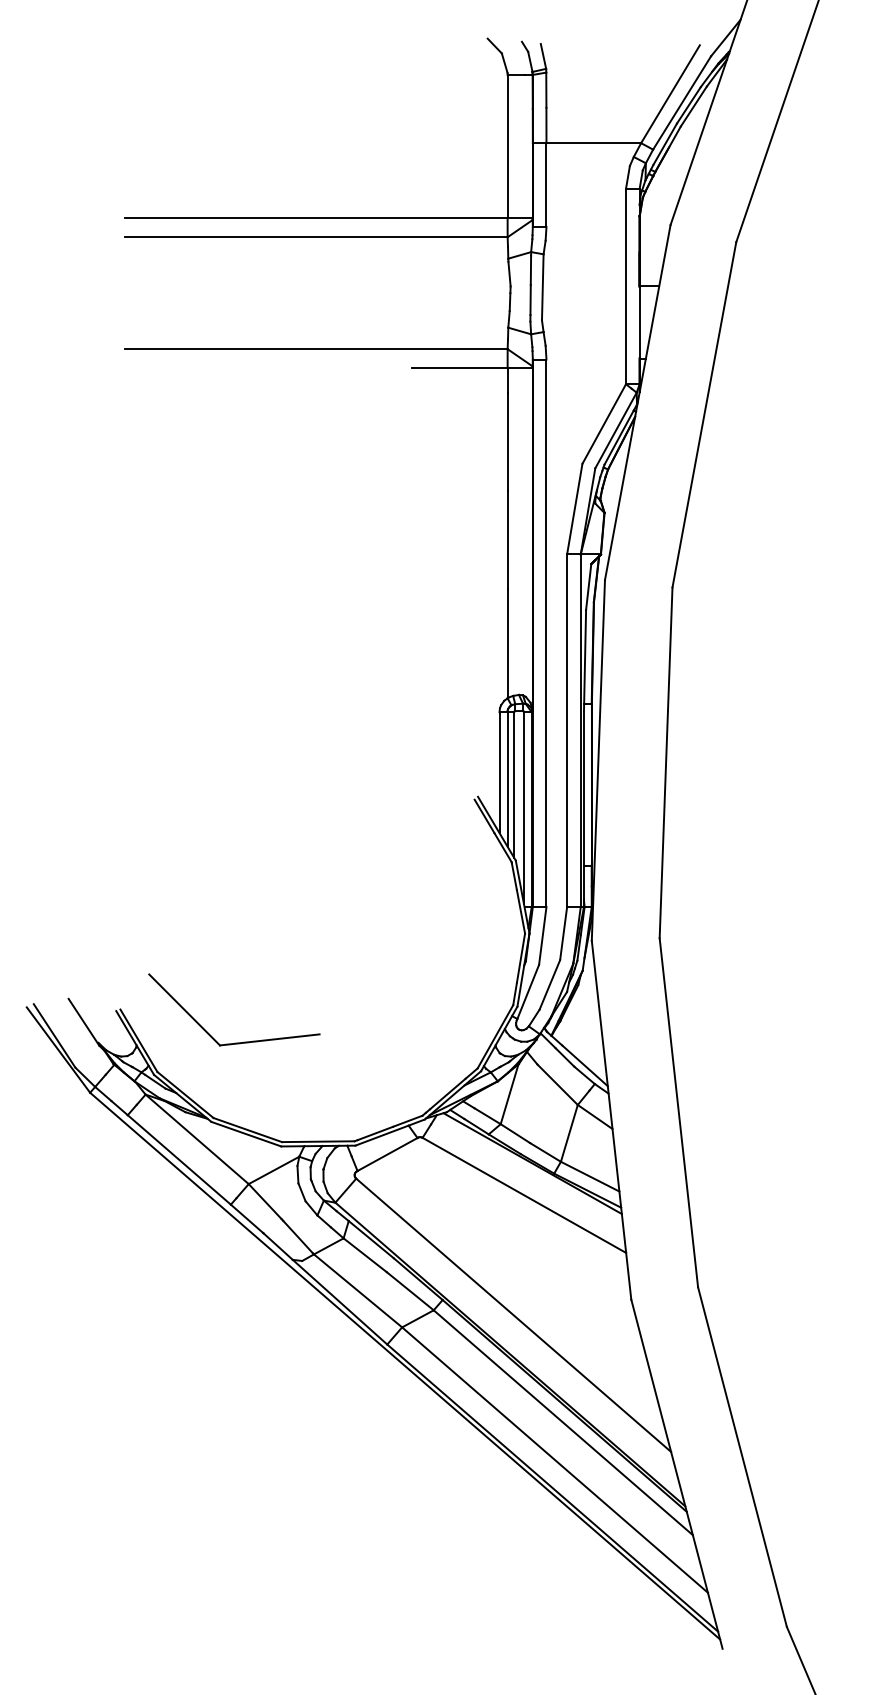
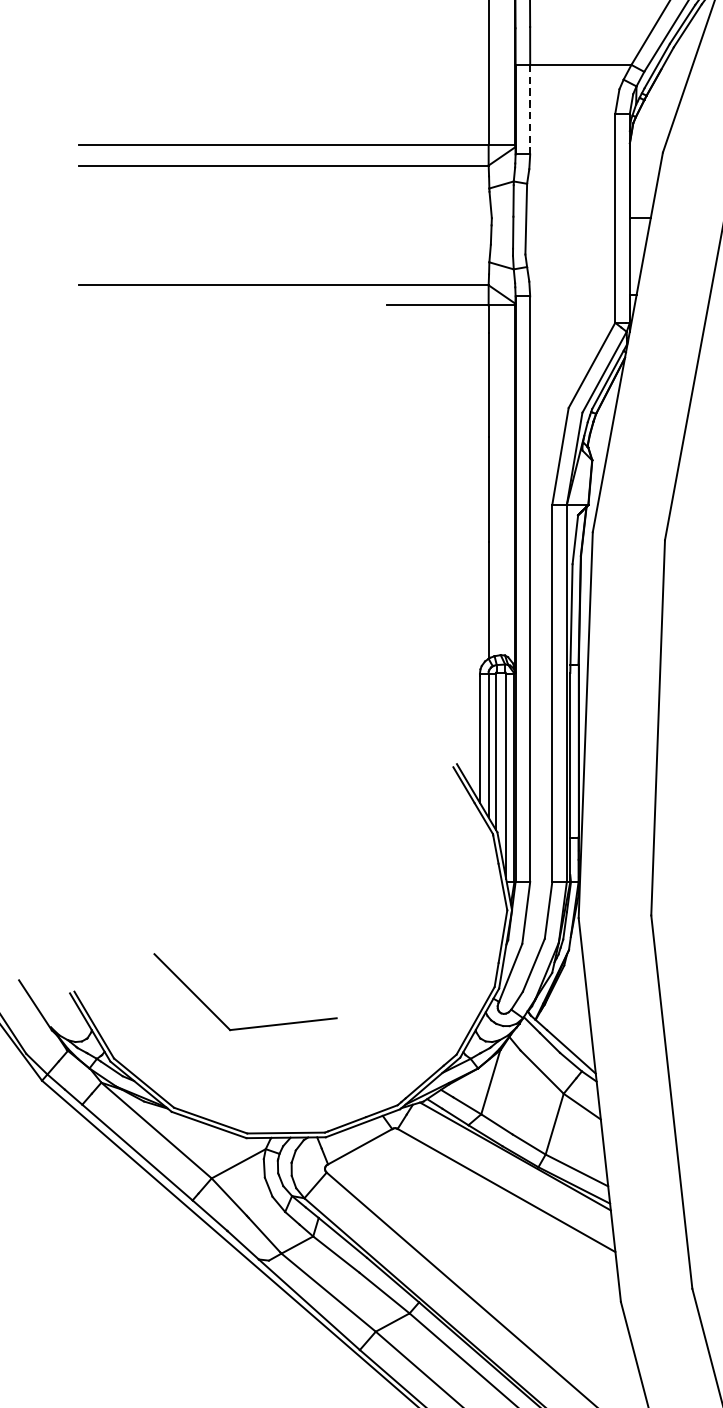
line: (546, 185) -> (530, 110), solid -> dashed
part: (234, 1042) -> (245, 1026), moved

